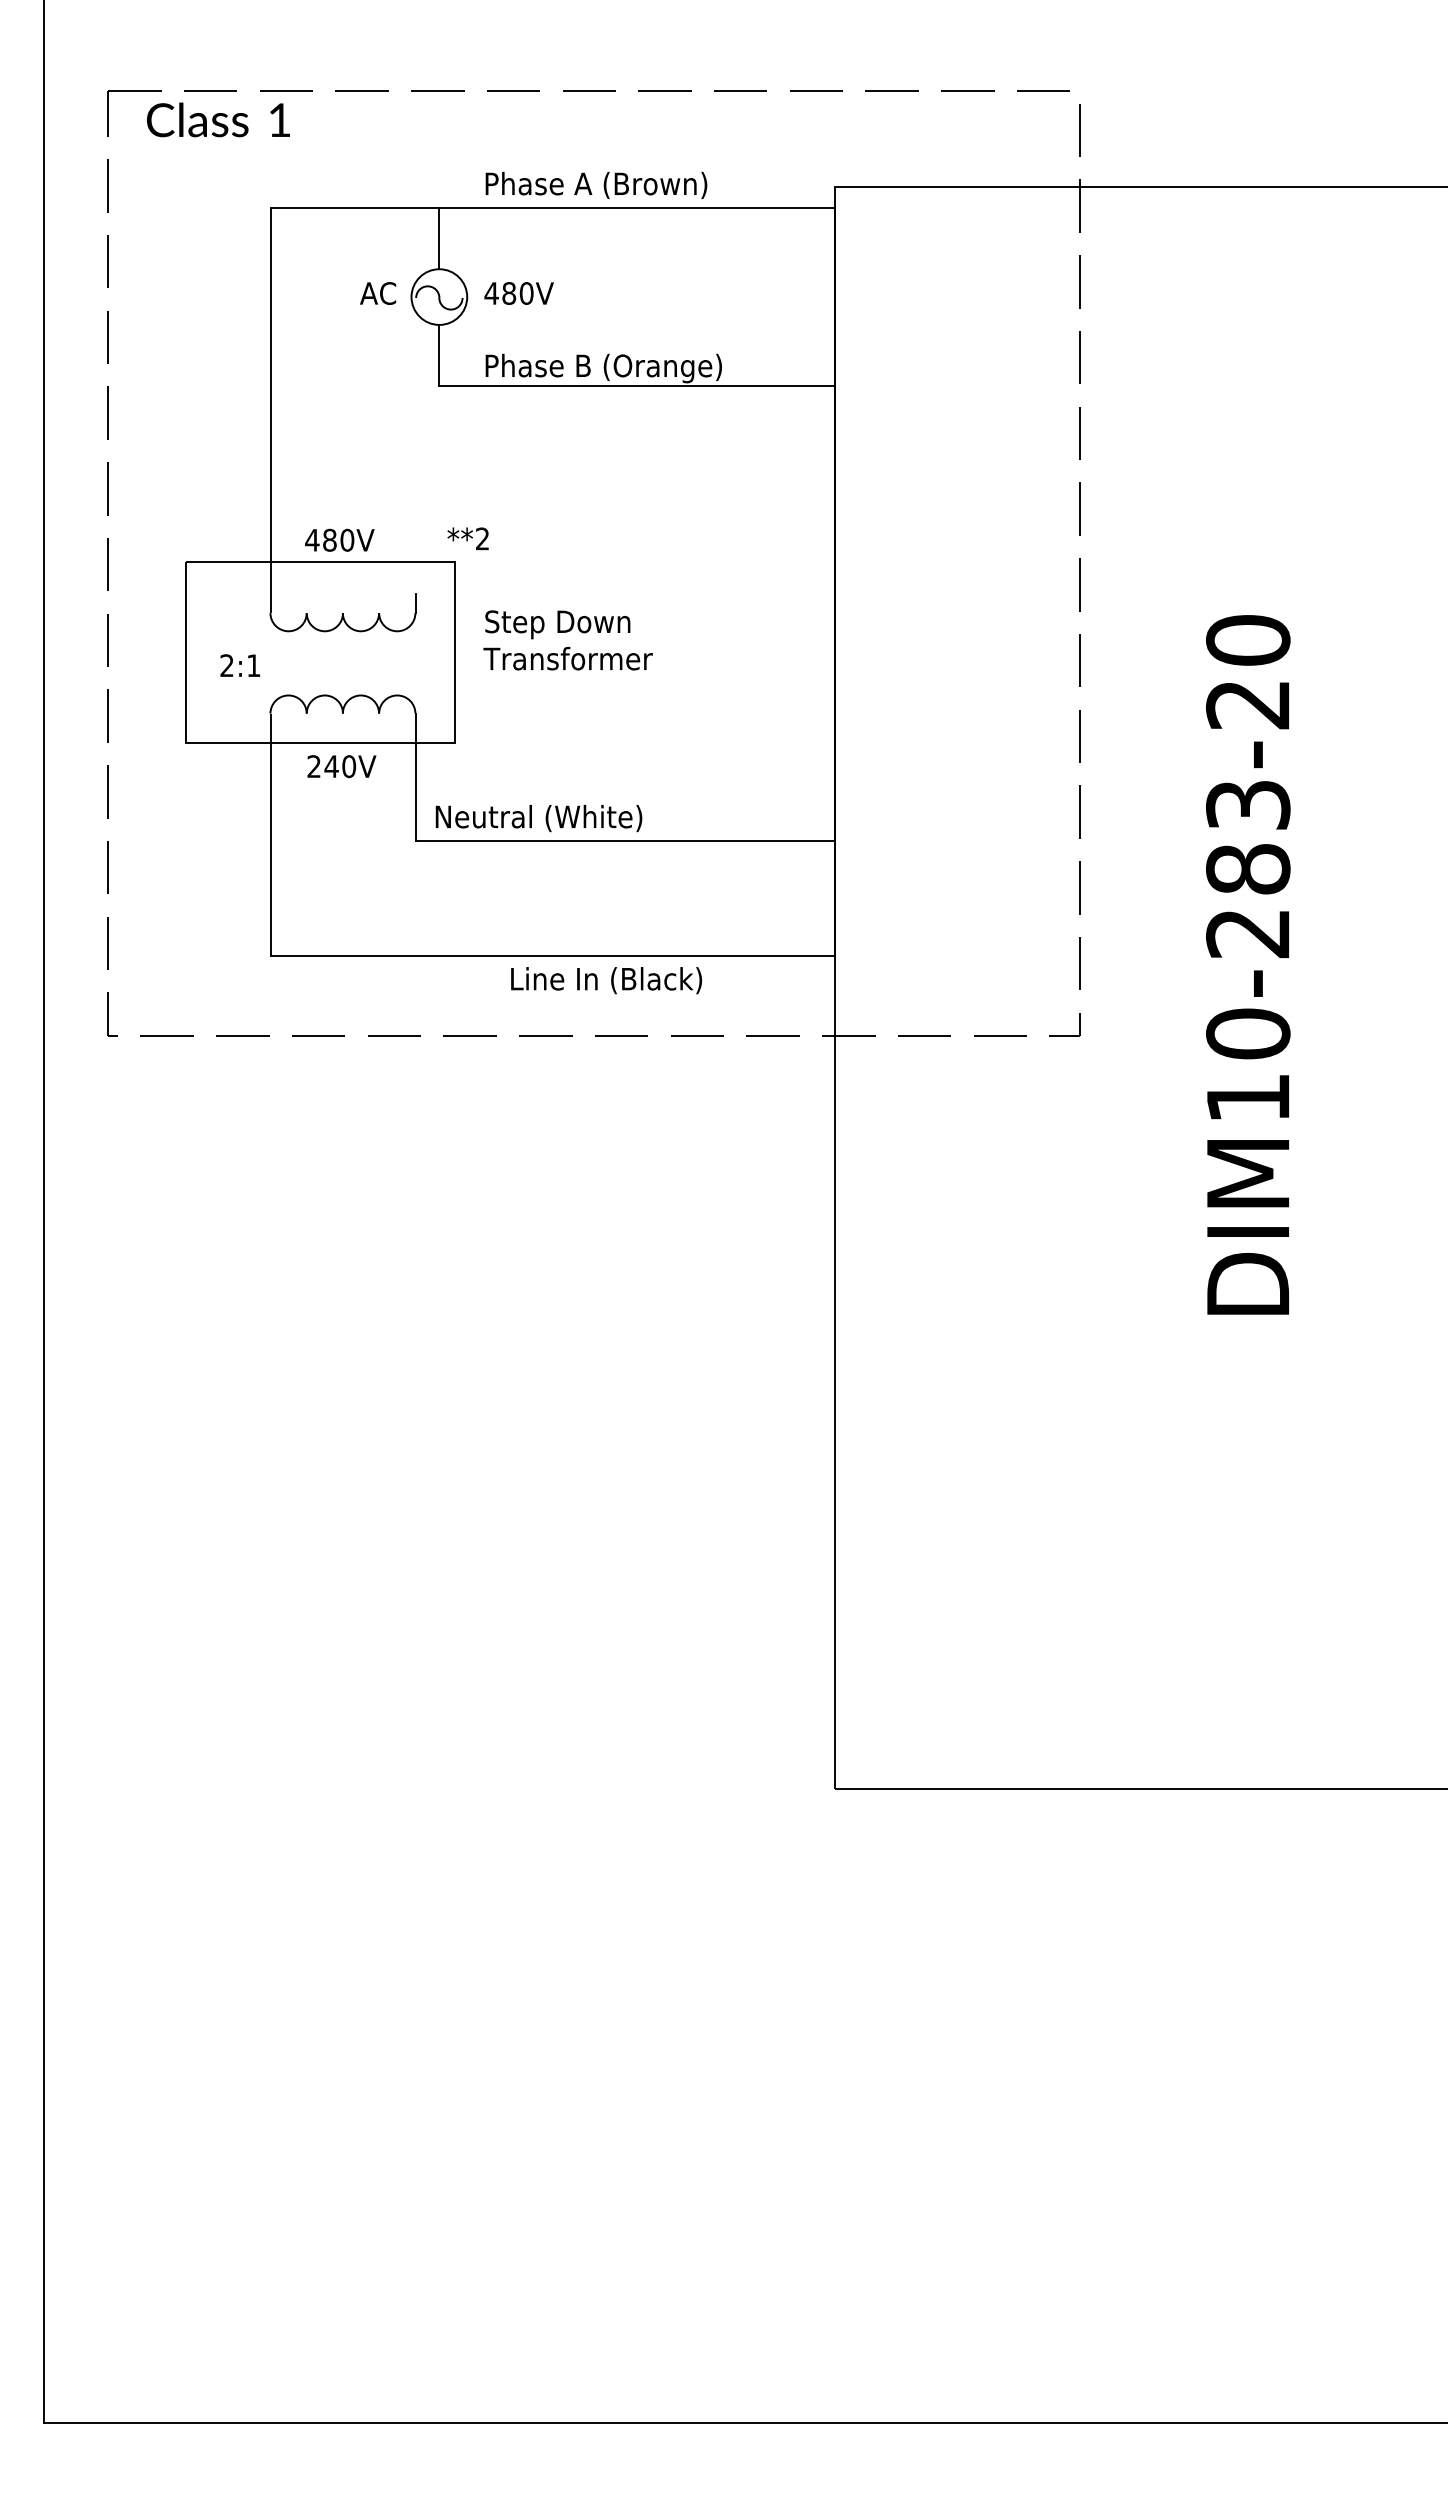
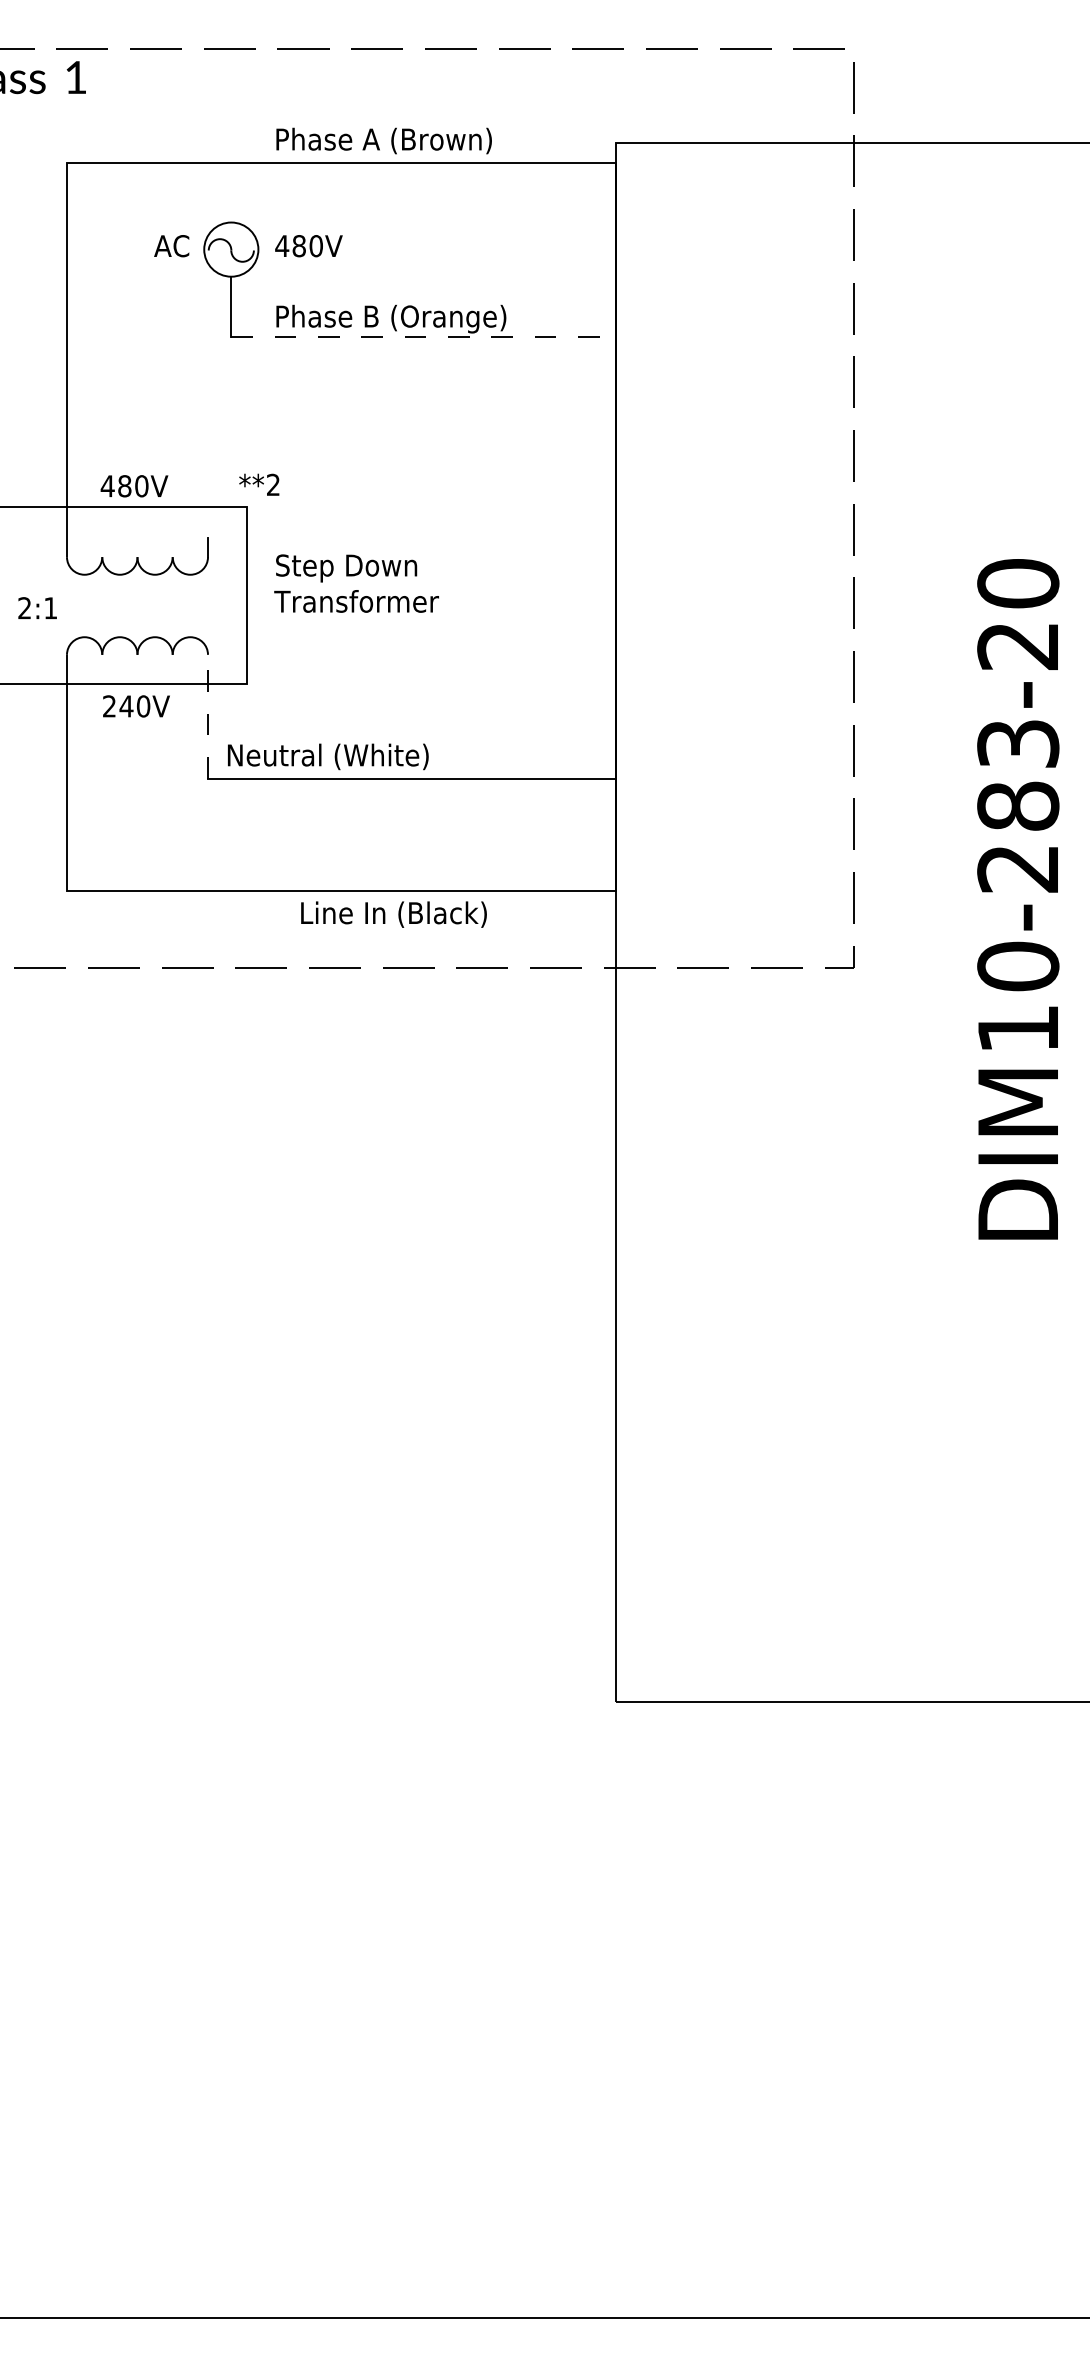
line: (439, 238) -> (231, 192), removed
line: (637, 386) -> (424, 336), solid -> dashed
line: (415, 777) -> (208, 717), solid -> dashed

